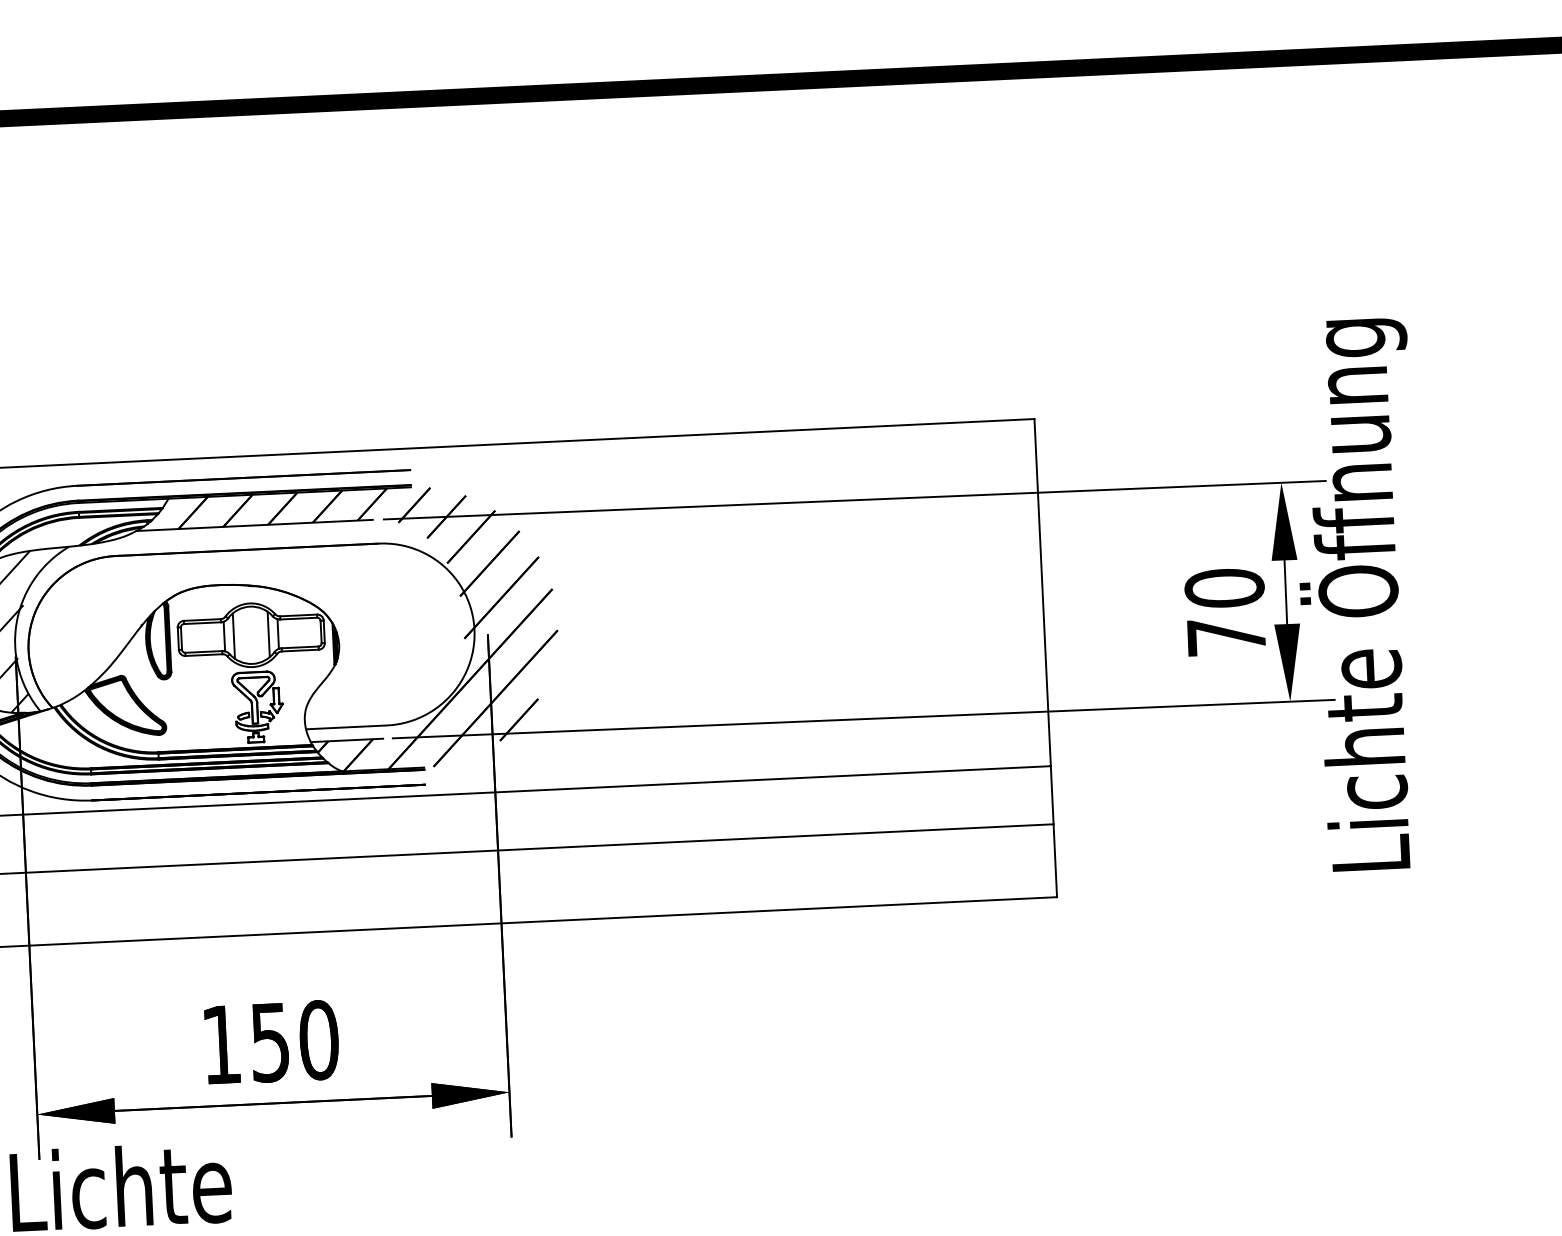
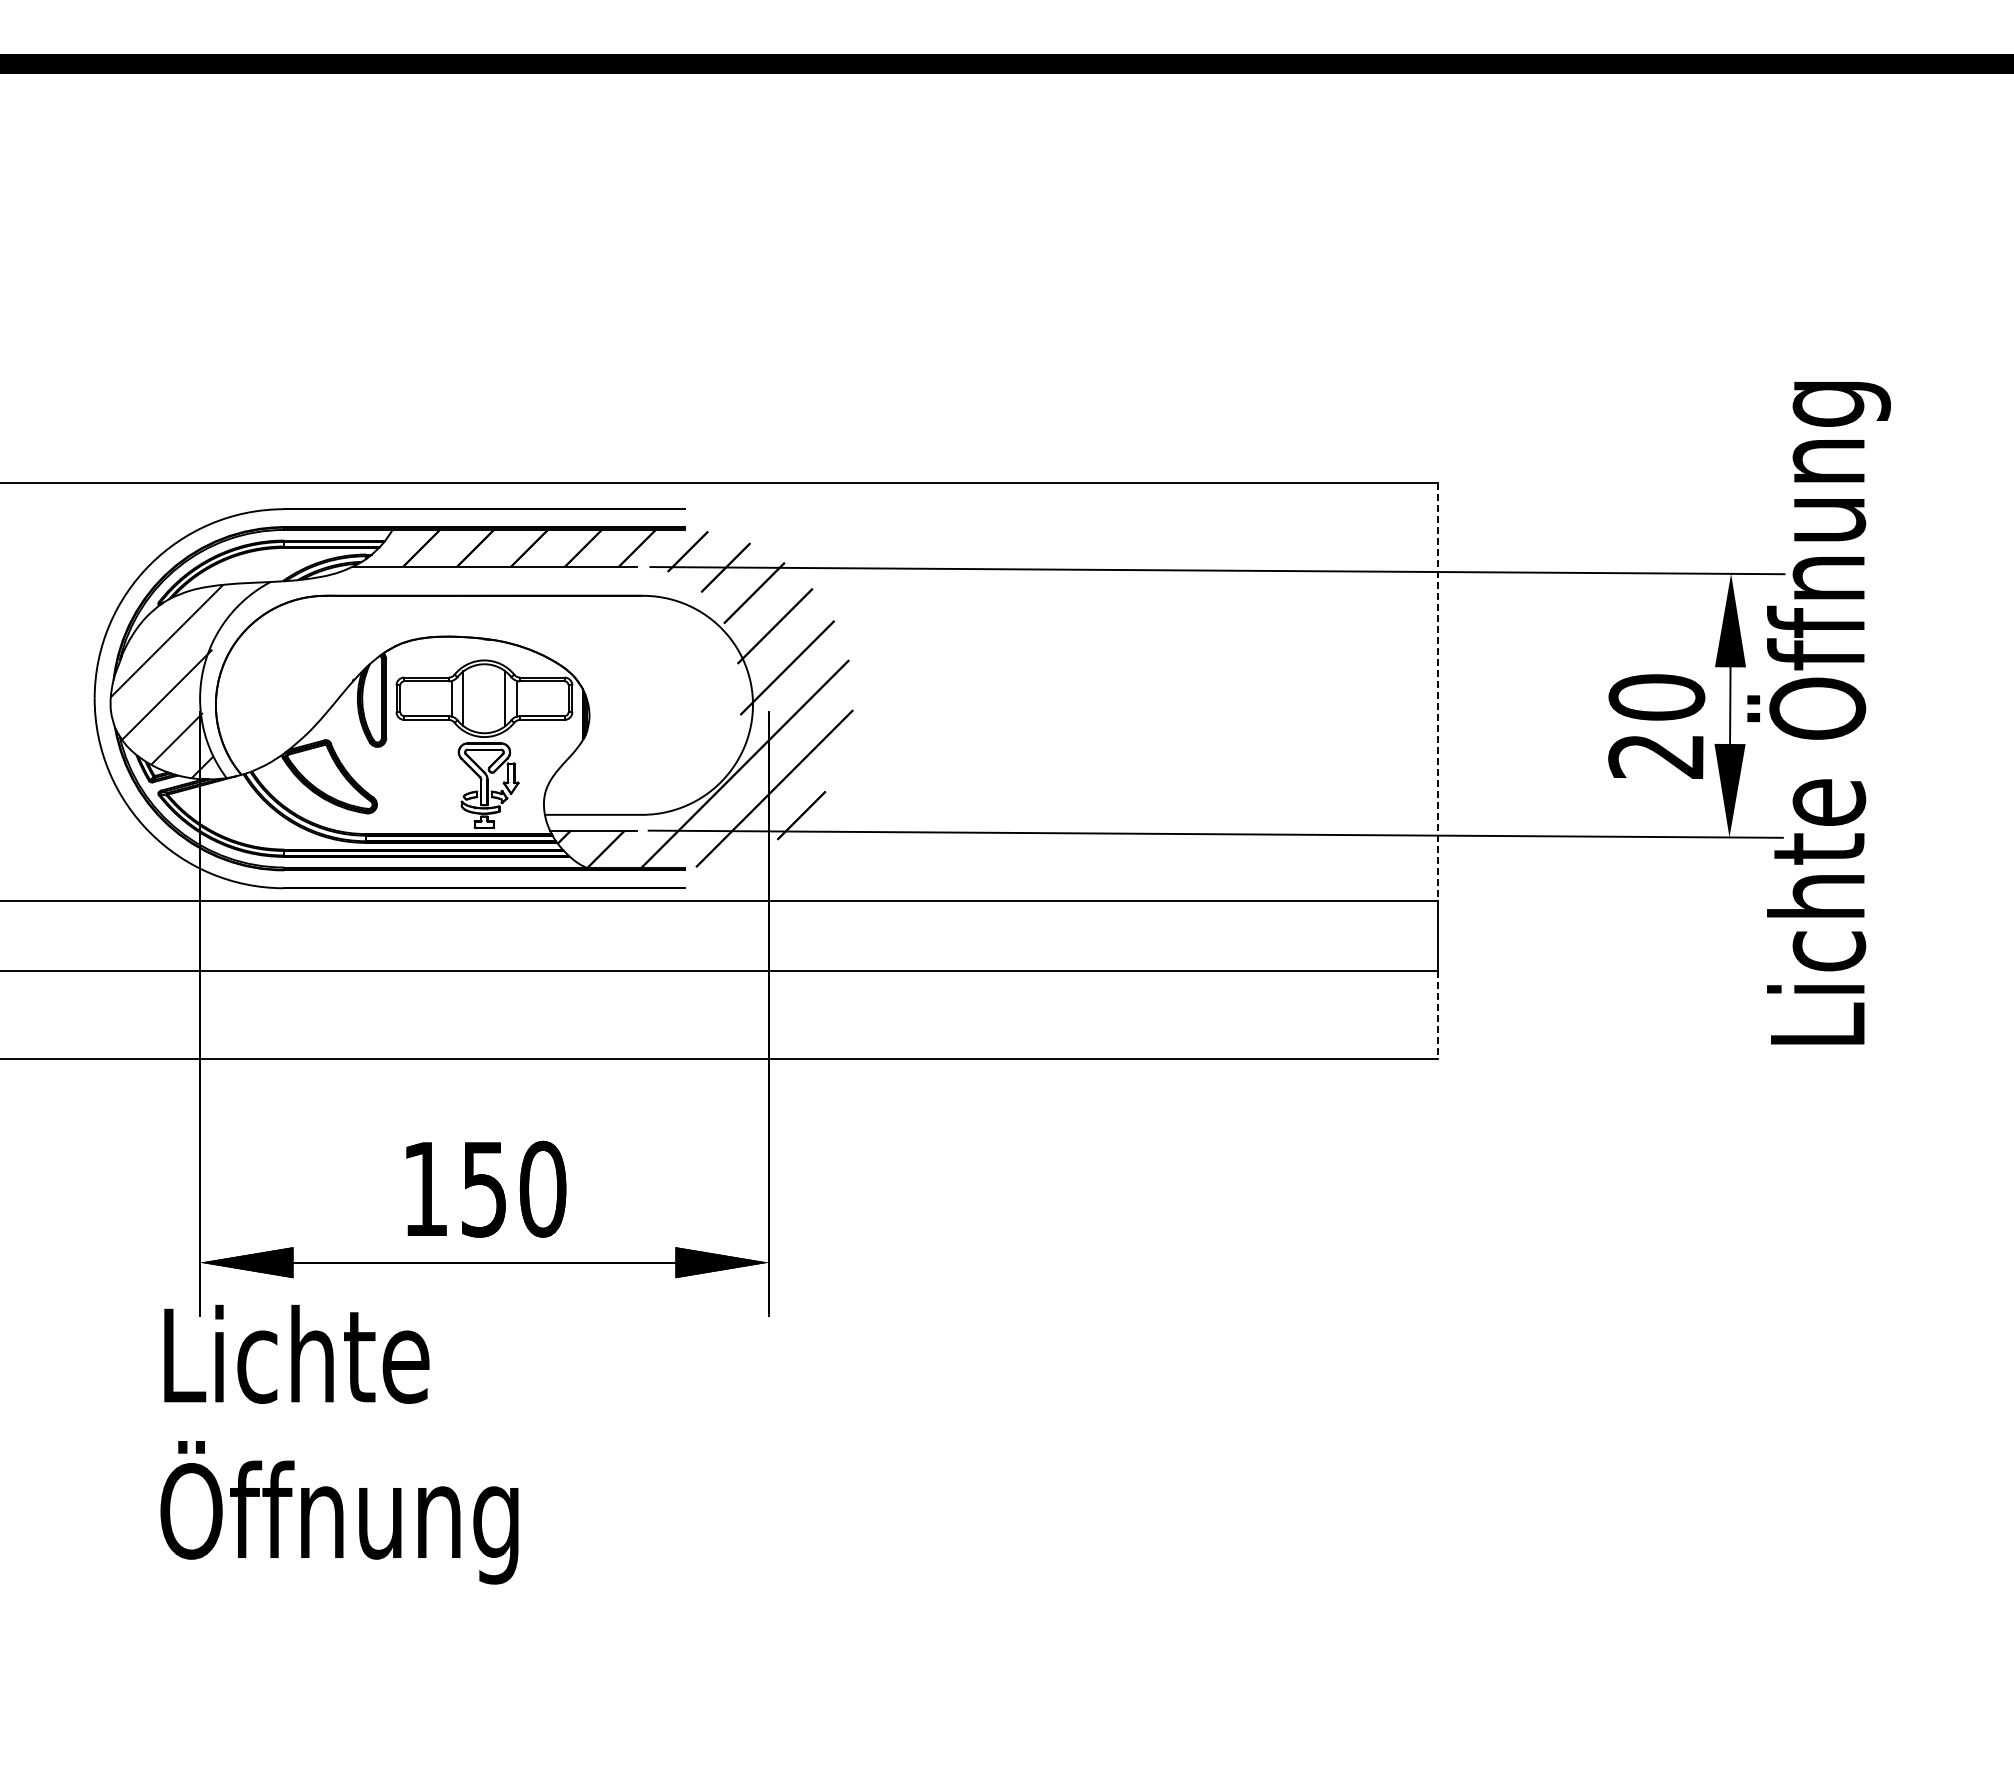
line: (1042, 592) -> (1437, 692), solid -> dashed
text: (1225, 637) -> (1655, 756), 70 -> 20
line: (1054, 860) -> (1437, 1015), solid -> dashed

